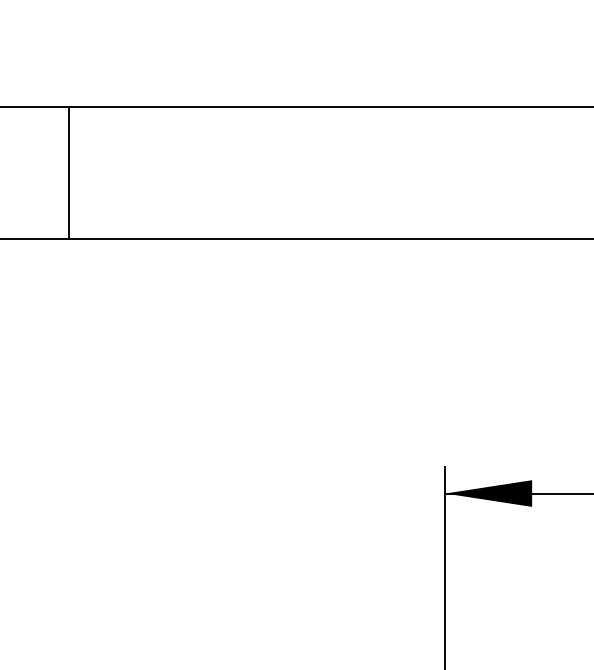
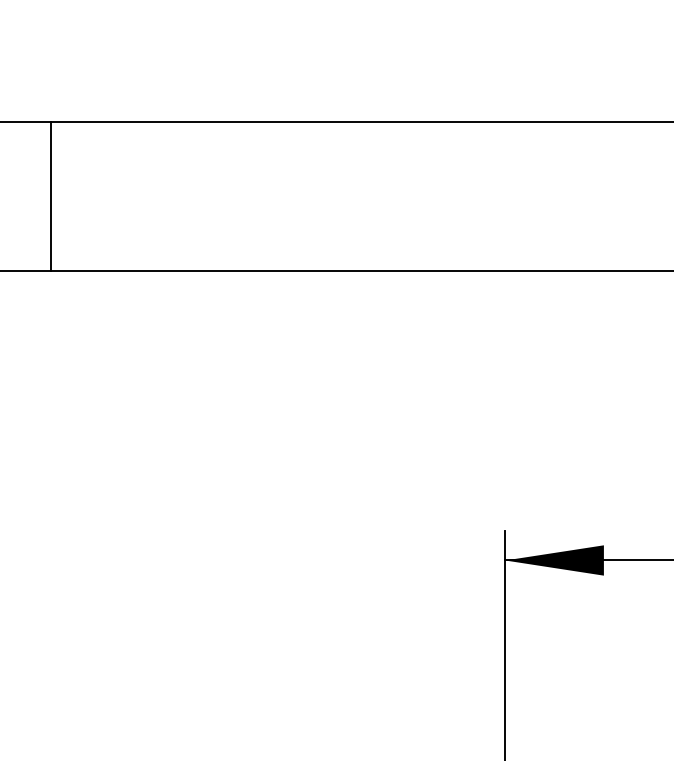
line: (69, 172) -> (51, 196), moved

